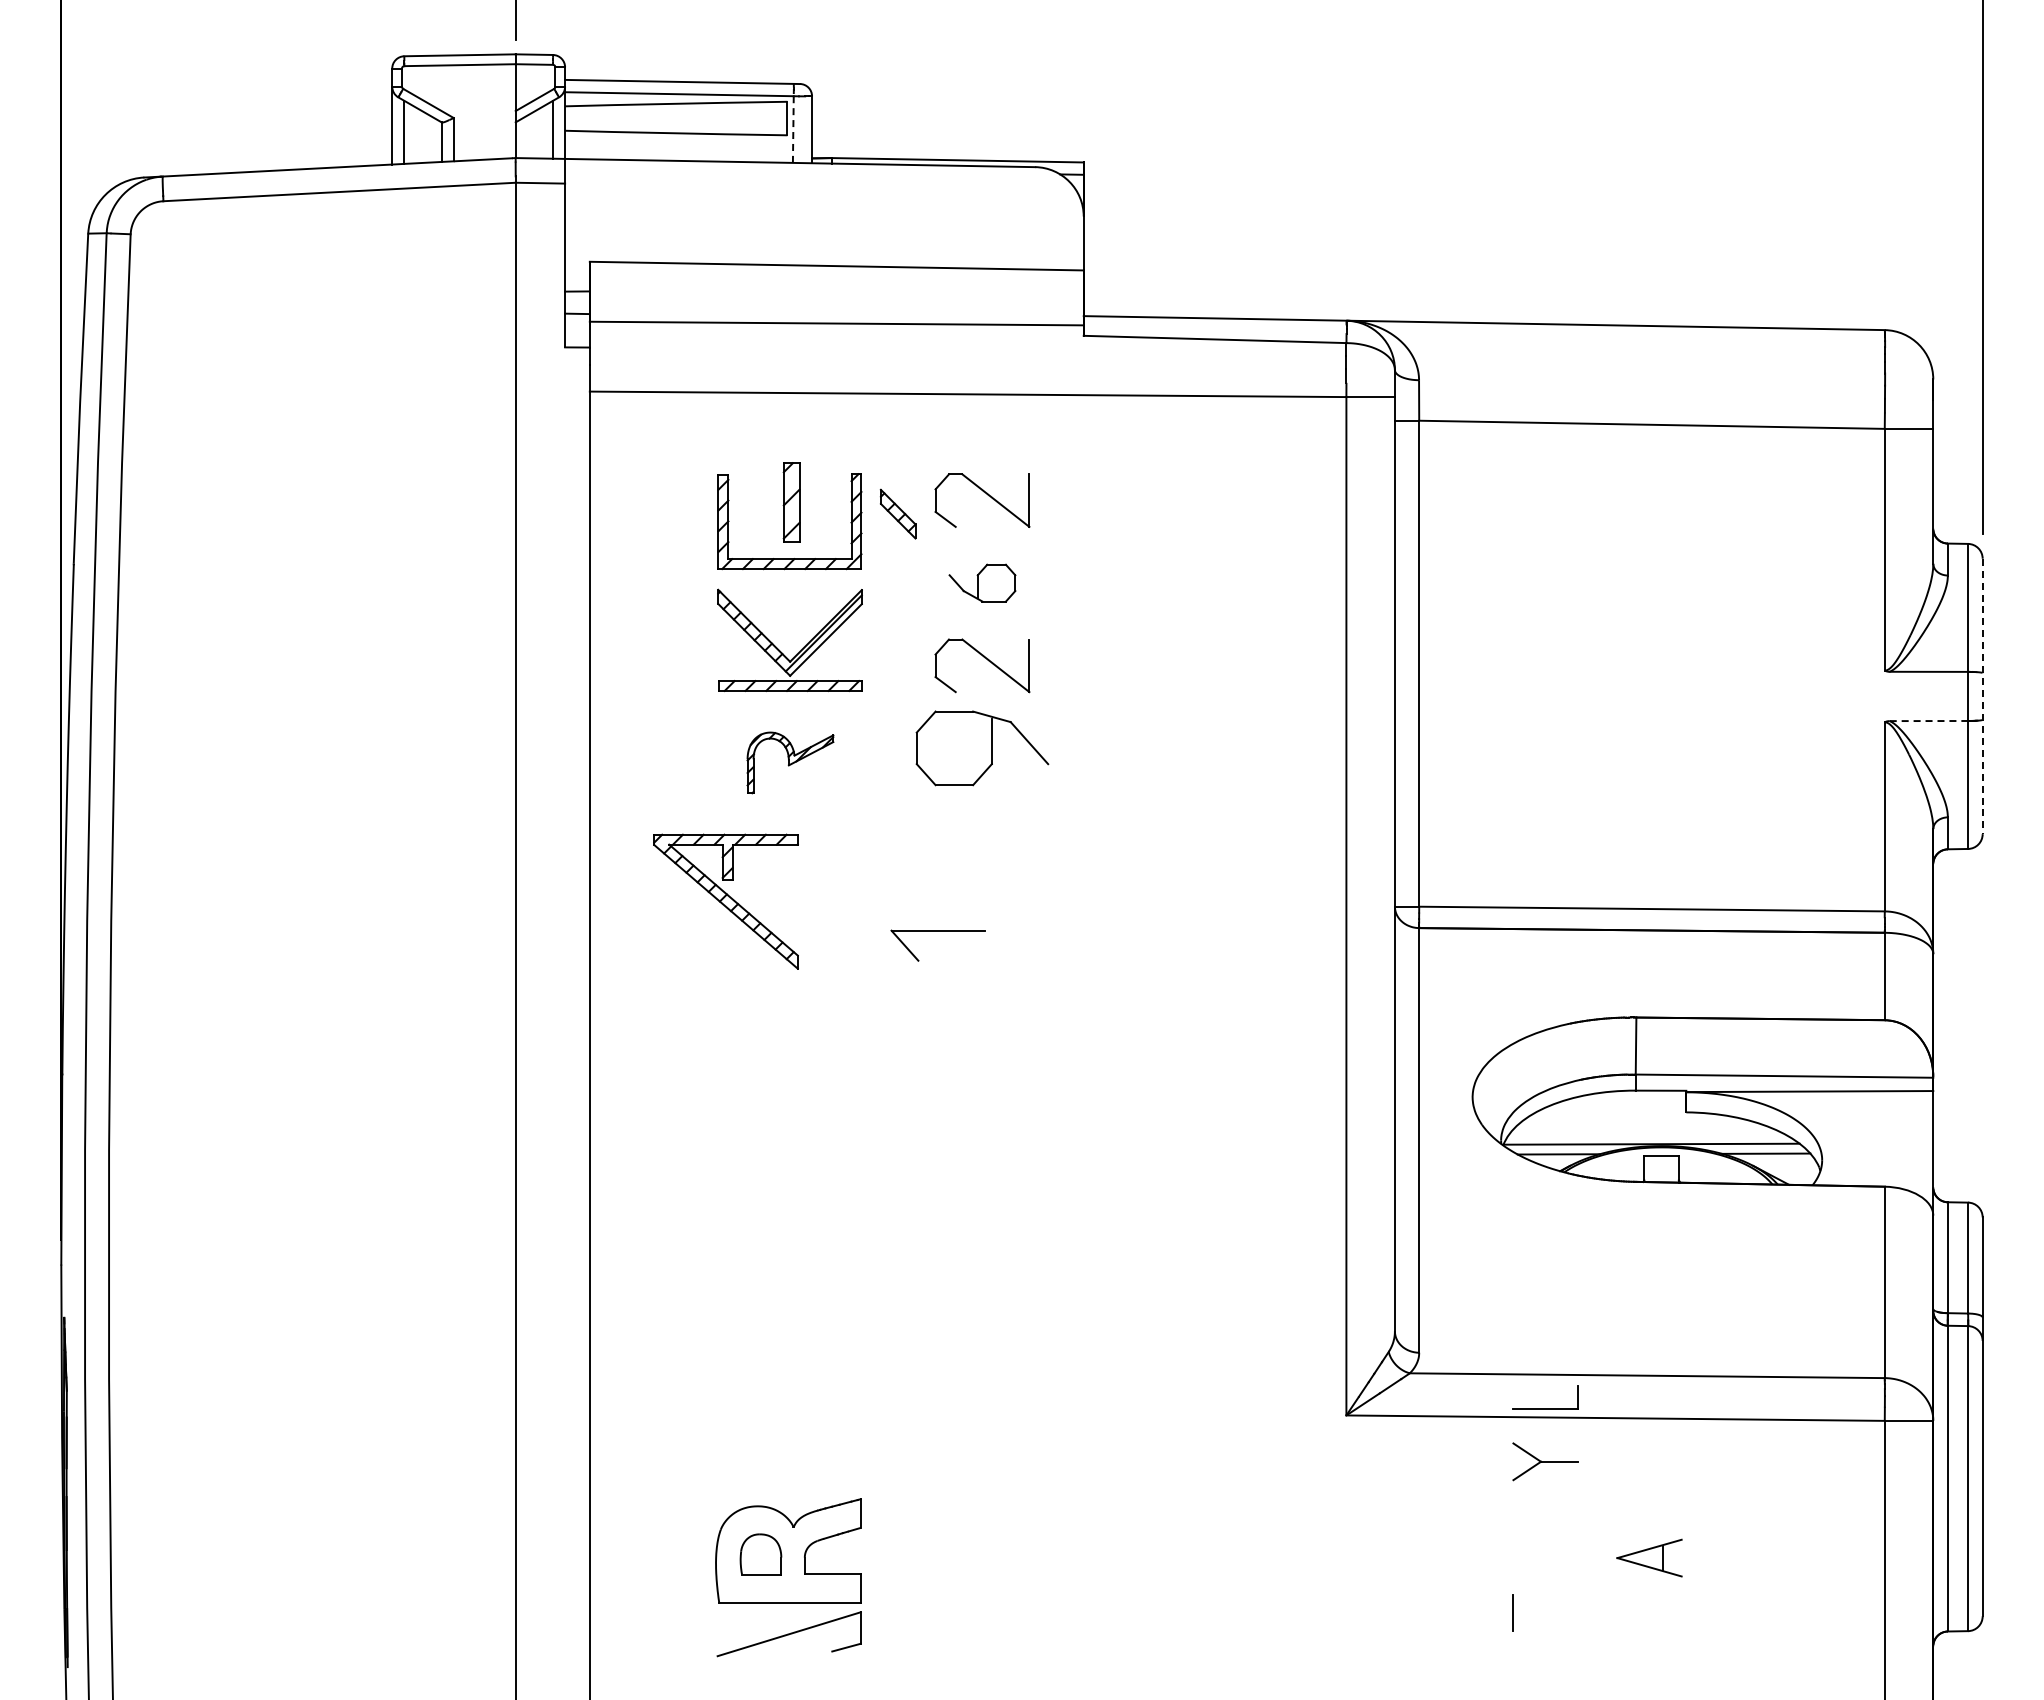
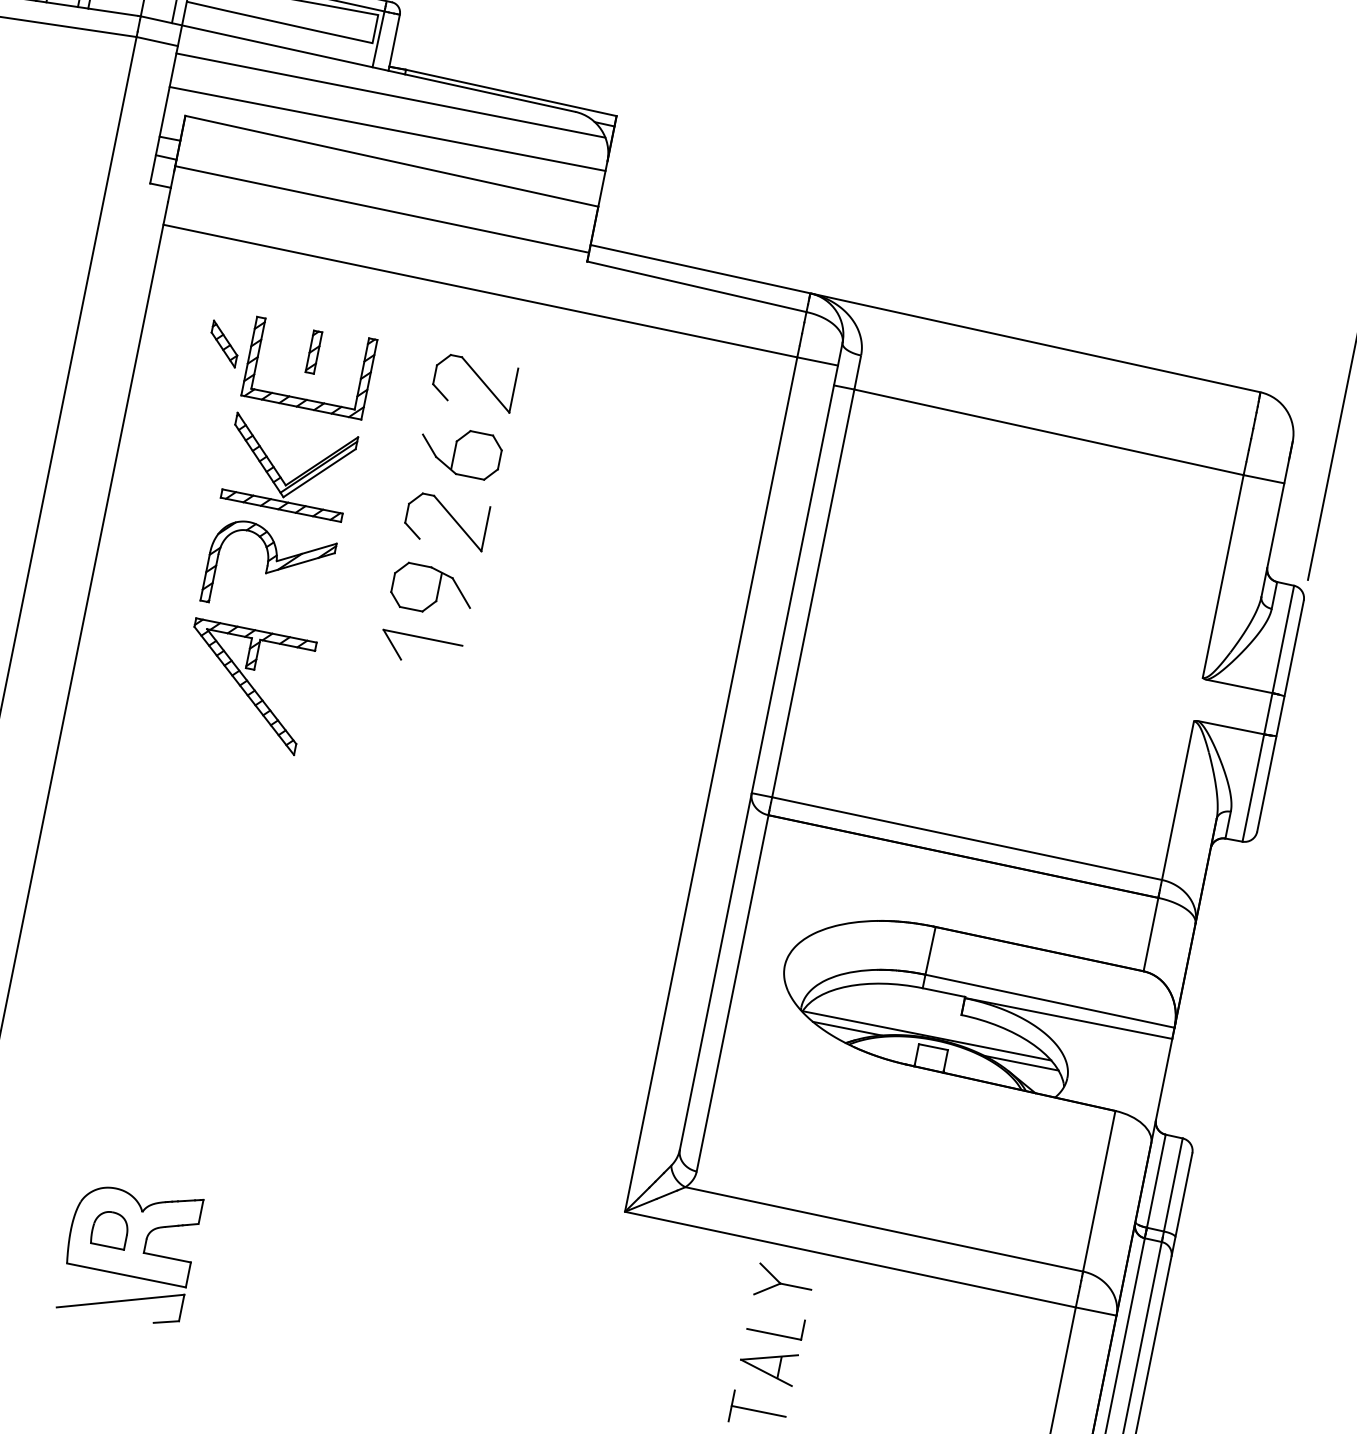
line: (793, 127) -> (379, 37), dashed -> solid
line: (820, 190) -> (391, 95), added
line: (824, 229) -> (387, 128), added
part: (791, 502) -> (313, 351), size x0.62
part: (897, 513) -> (223, 343), moved
part: (982, 582) -> (460, 451), size x1.43
line: (1982, 696) -> (1280, 716), dashed -> solid
line: (1929, 721) -> (1231, 728), dashed -> solid
part: (982, 748) -> (432, 590), size x0.71
part: (790, 762) -> (269, 569), size x1.67
part: (725, 901) -> (244, 686), moved
part: (937, 931) -> (422, 638), moved
part: (1545, 1408) -> (774, 1333), moved
part: (1649, 1557) -> (768, 1364), moved
line: (1545, 1613) -> (758, 1411), added

